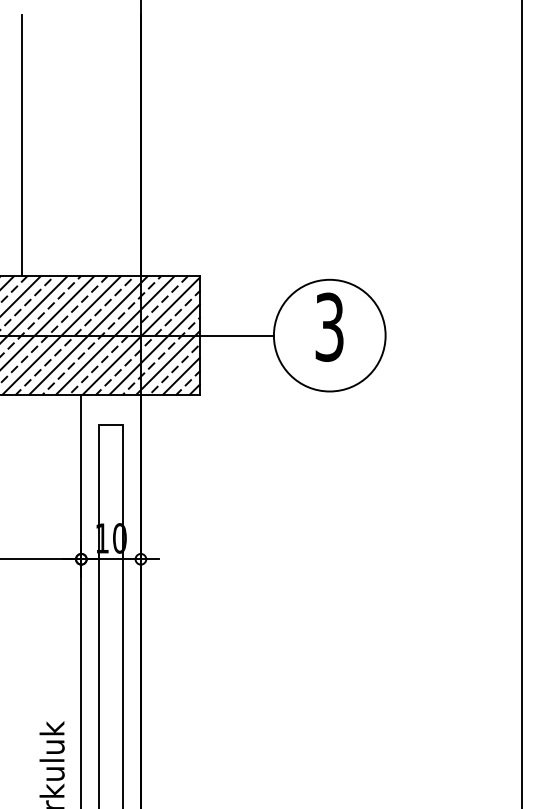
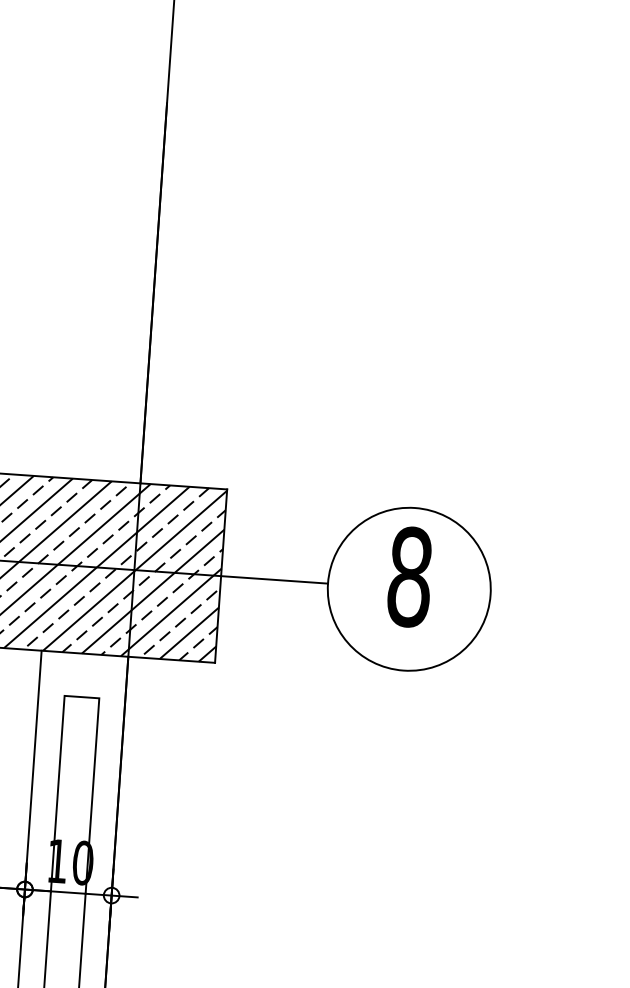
text: (329, 326) -> (409, 575), 3 -> 8

